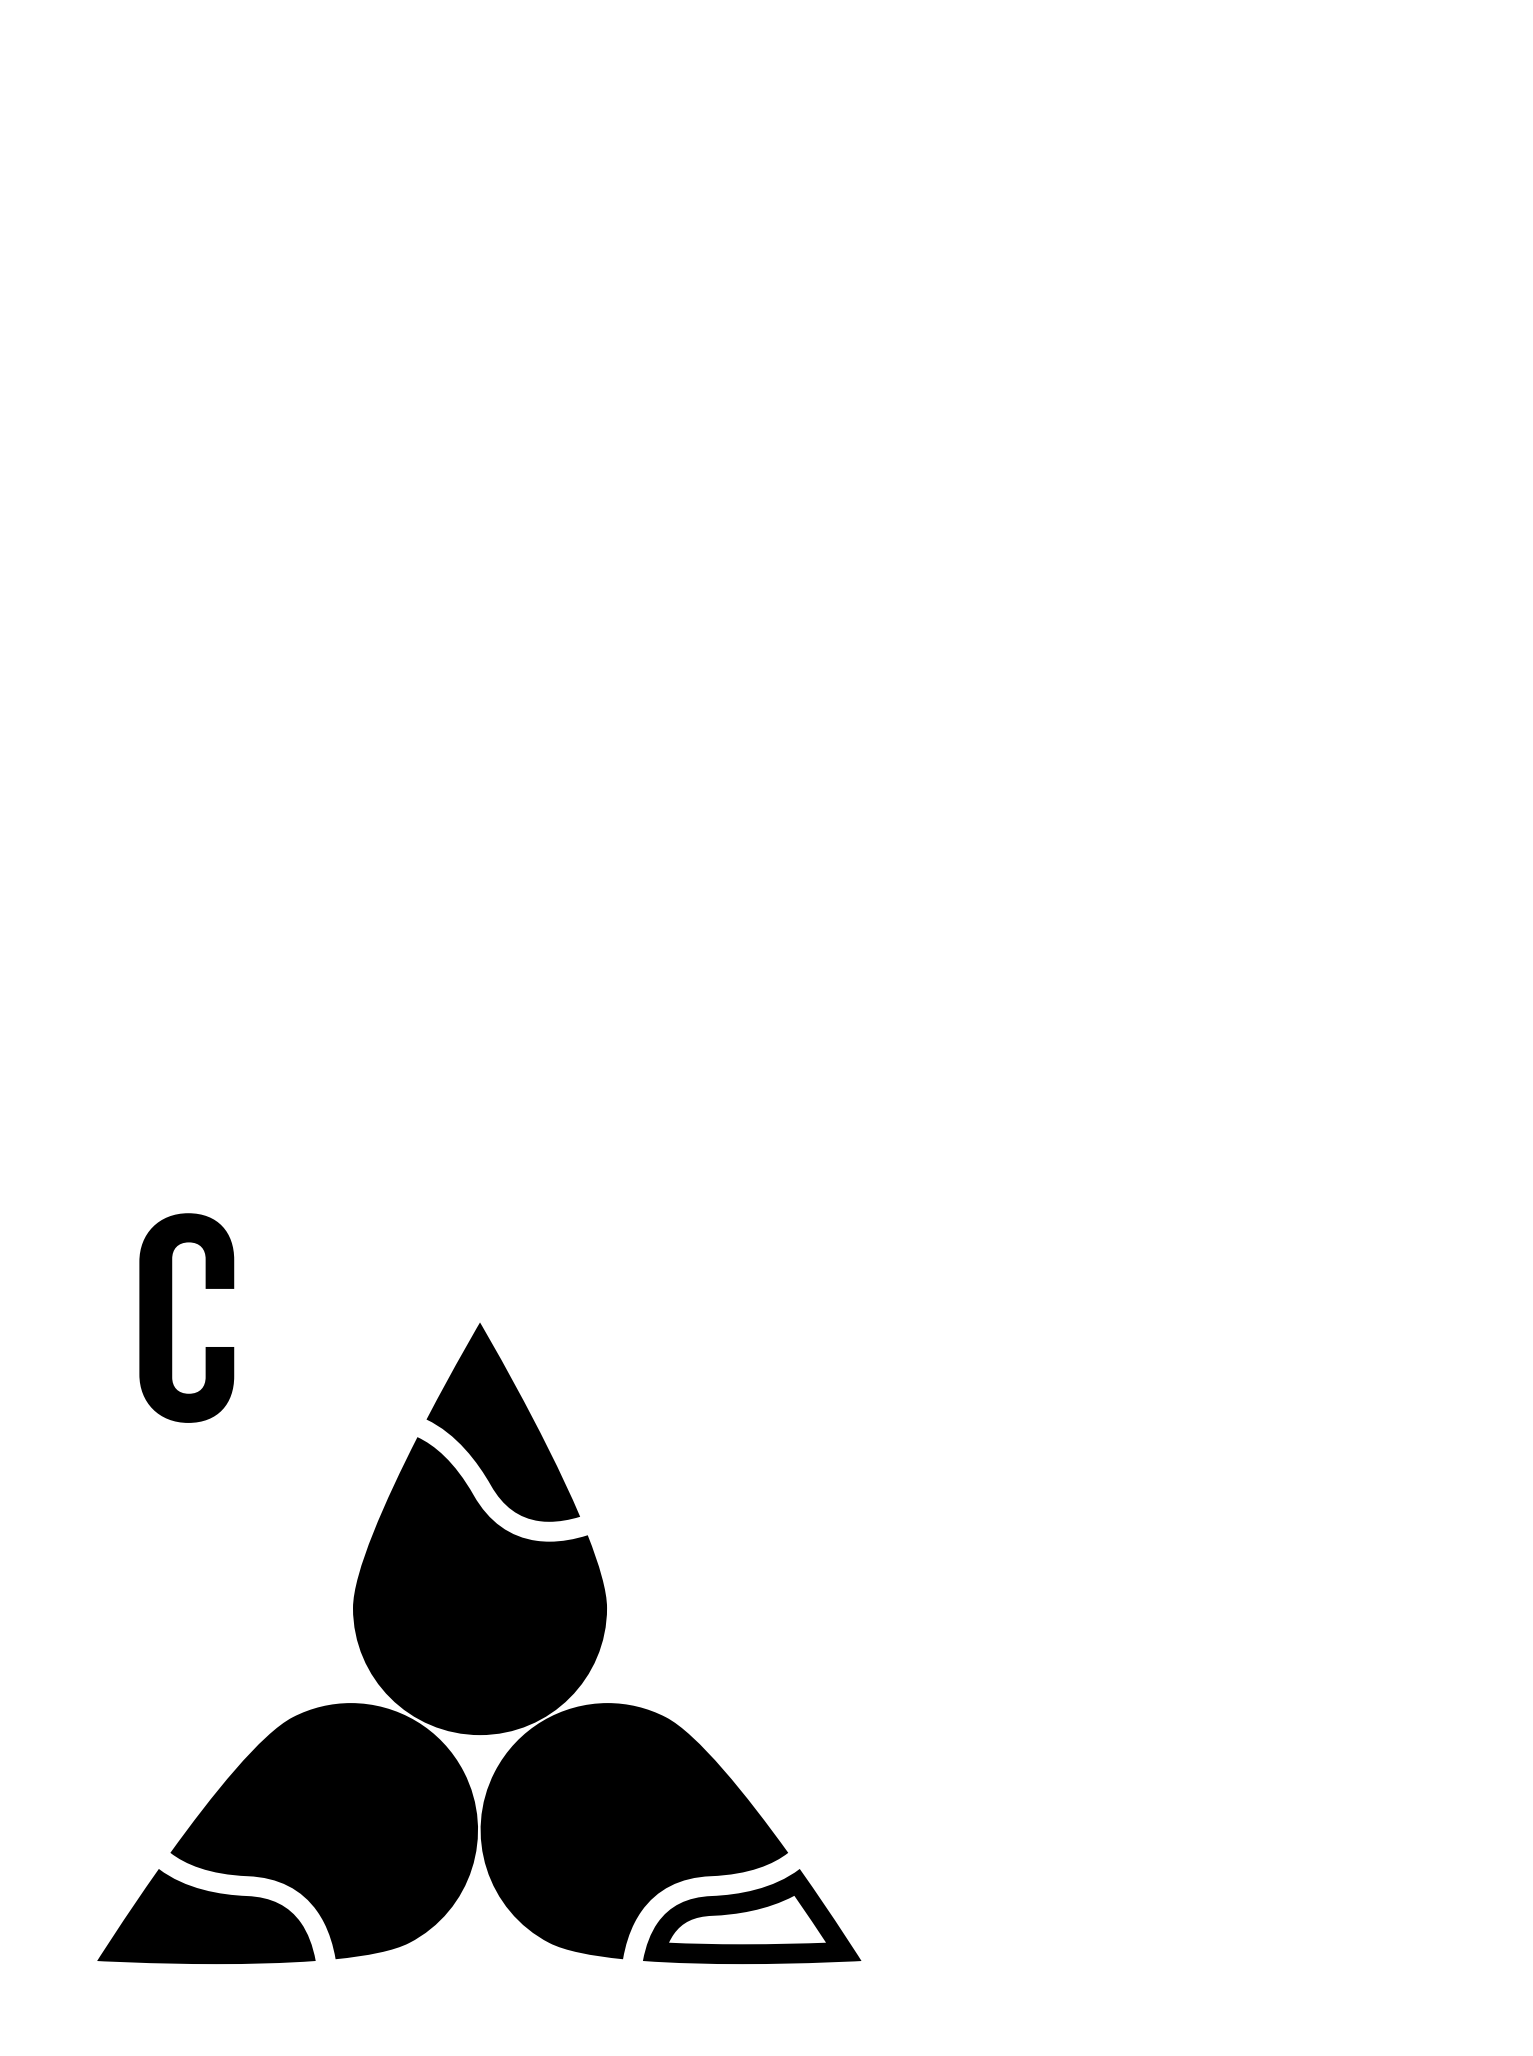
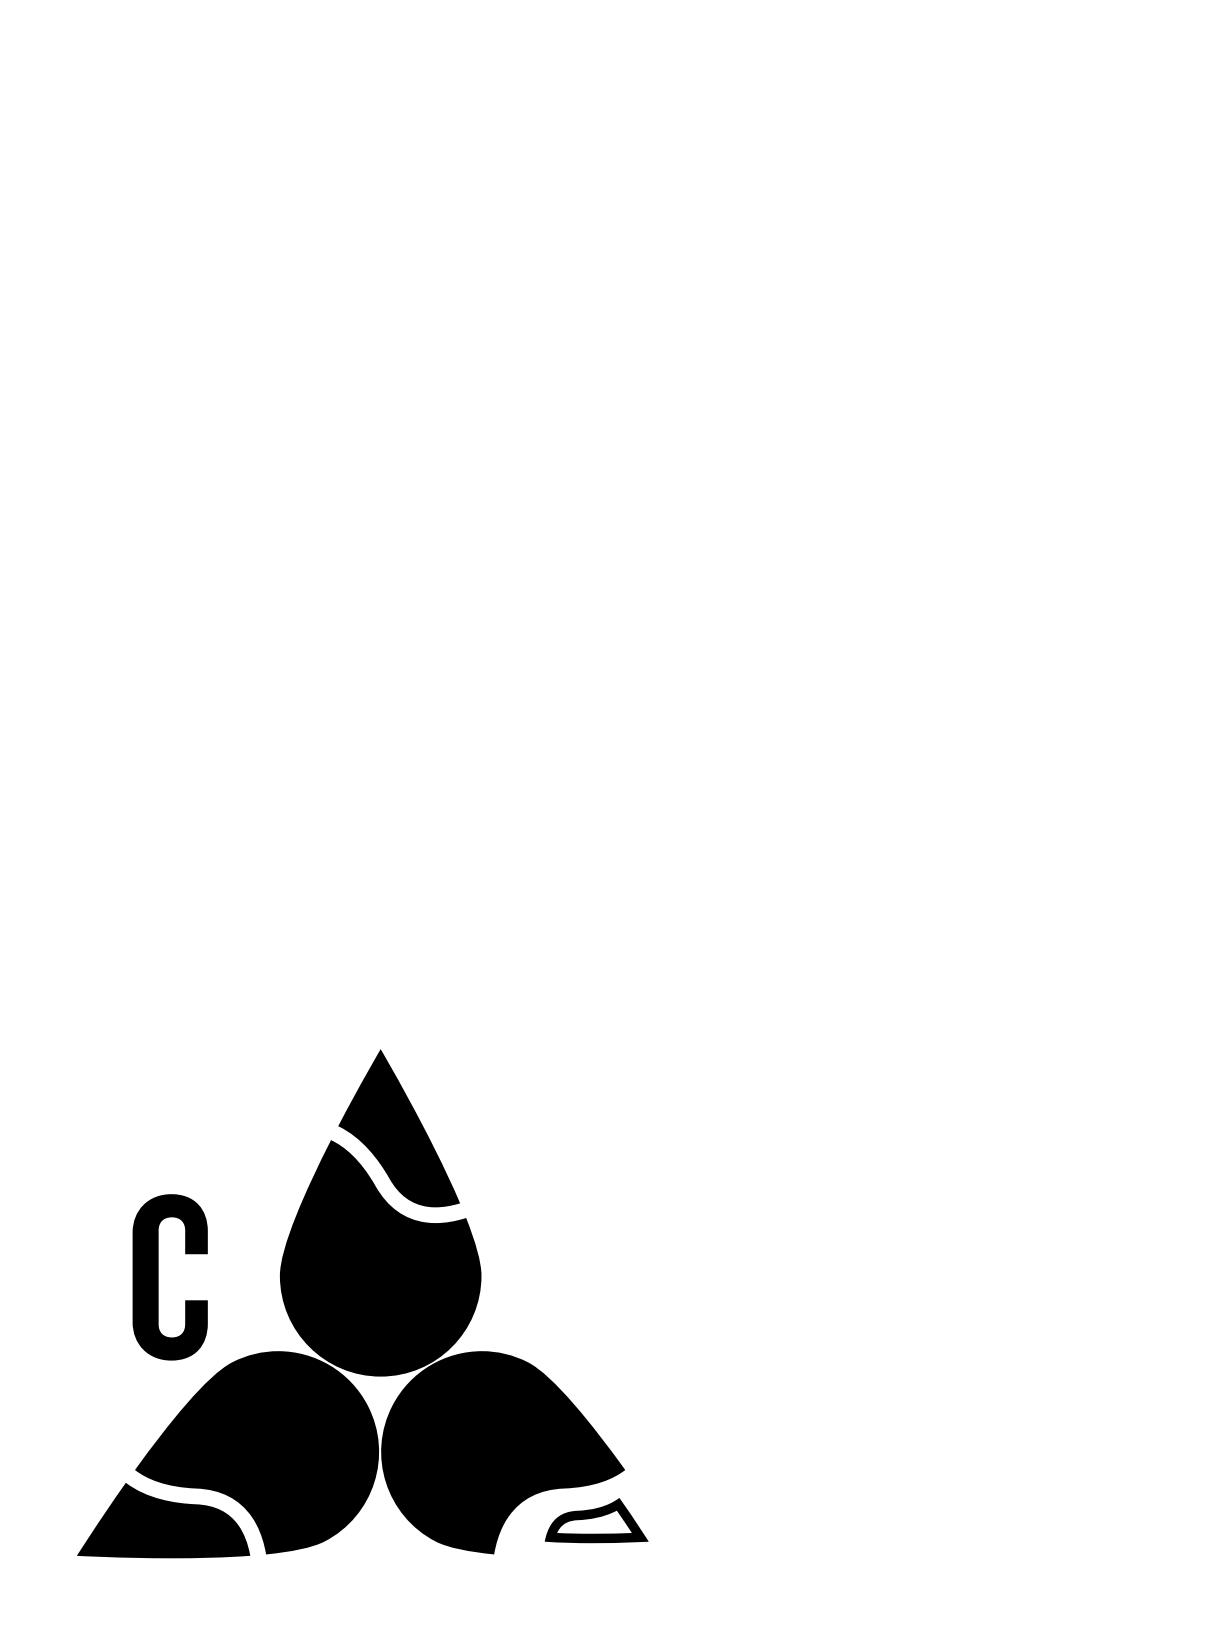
part: (172, 1317) -> (158, 1276), moved
part: (752, 1916) -> (596, 1520), size x0.6

